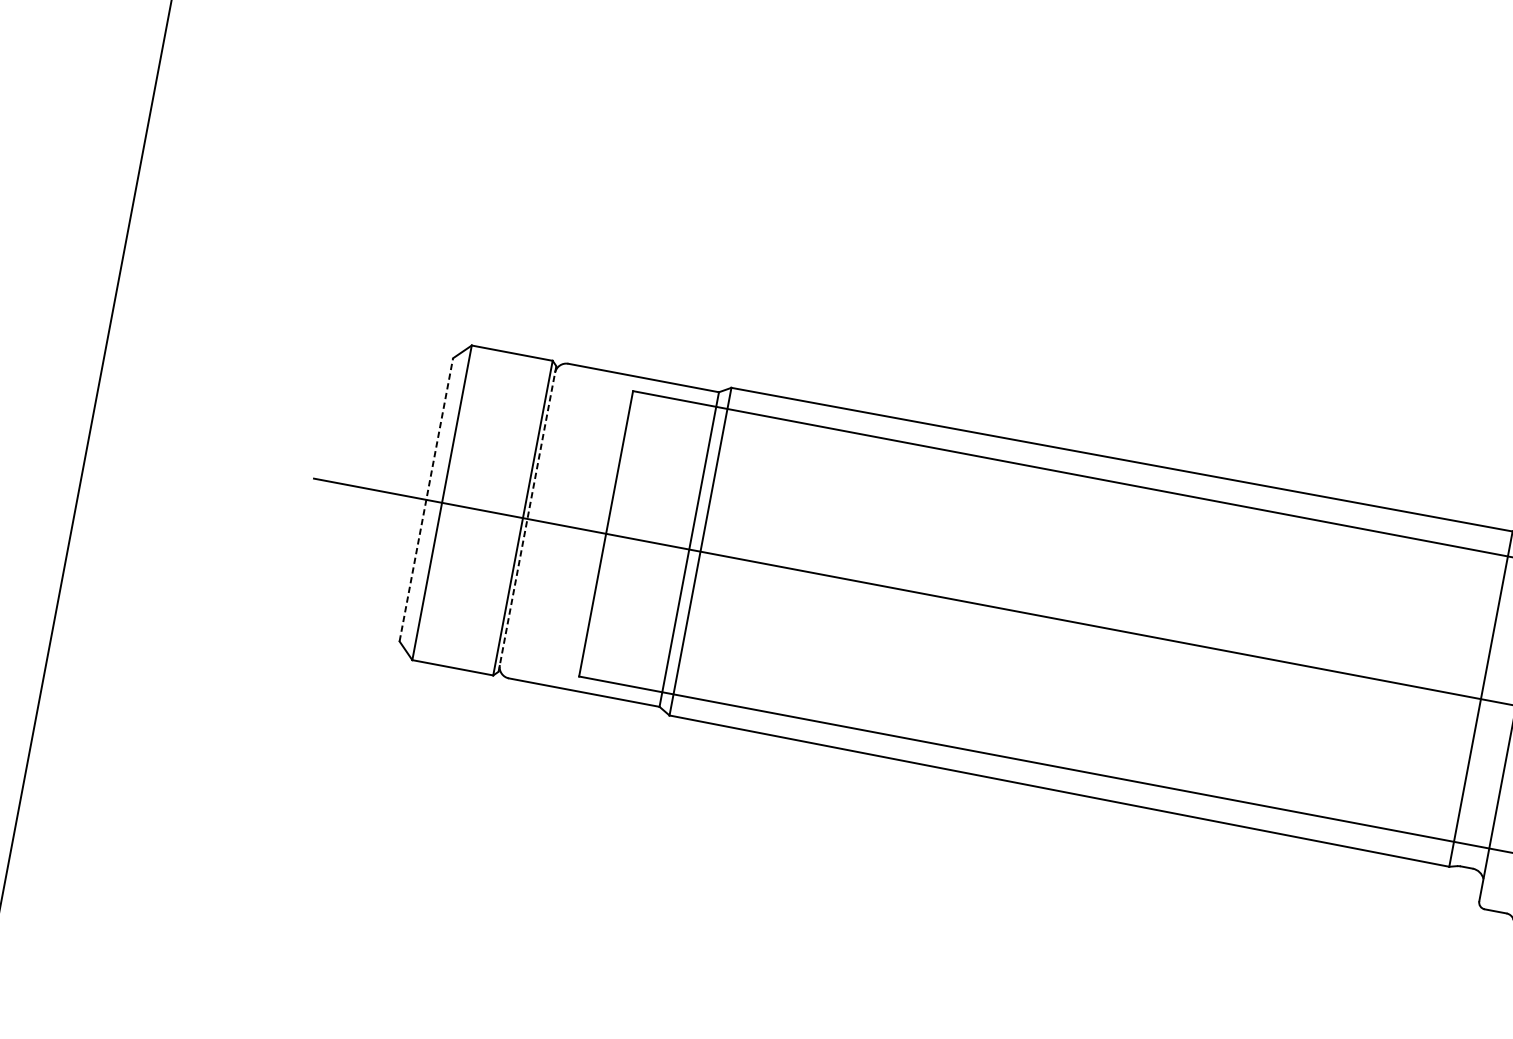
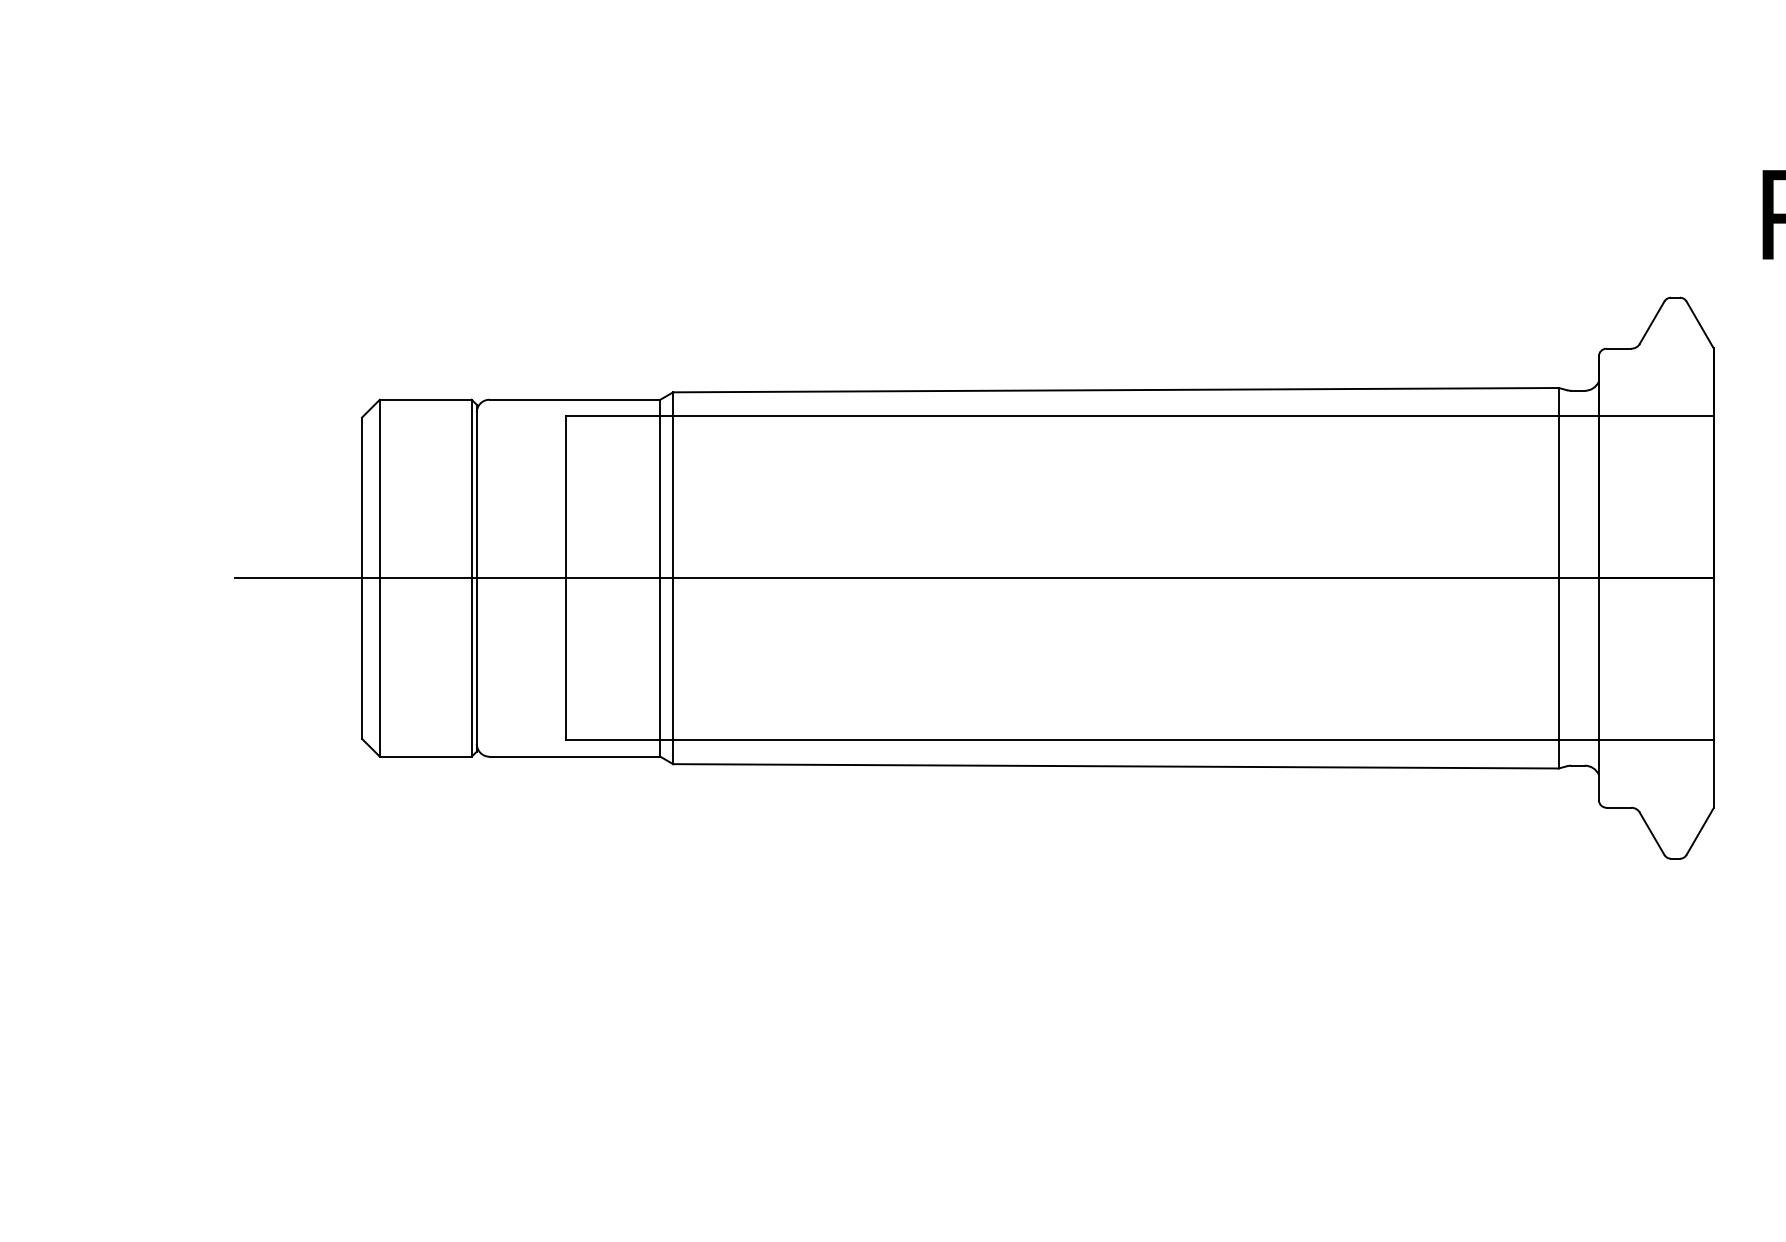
line: (426, 500) -> (362, 578), dashed -> solid
line: (527, 519) -> (476, 578), dashed -> solid

